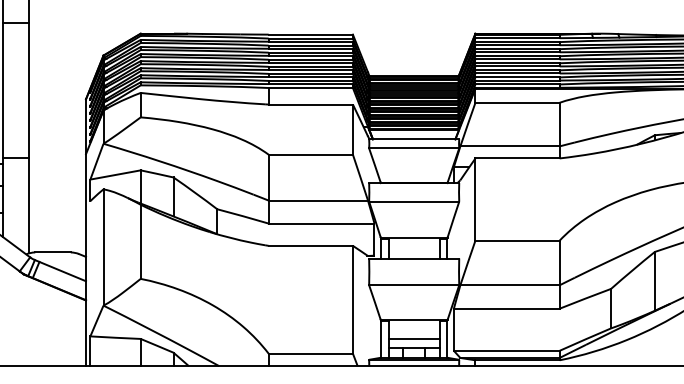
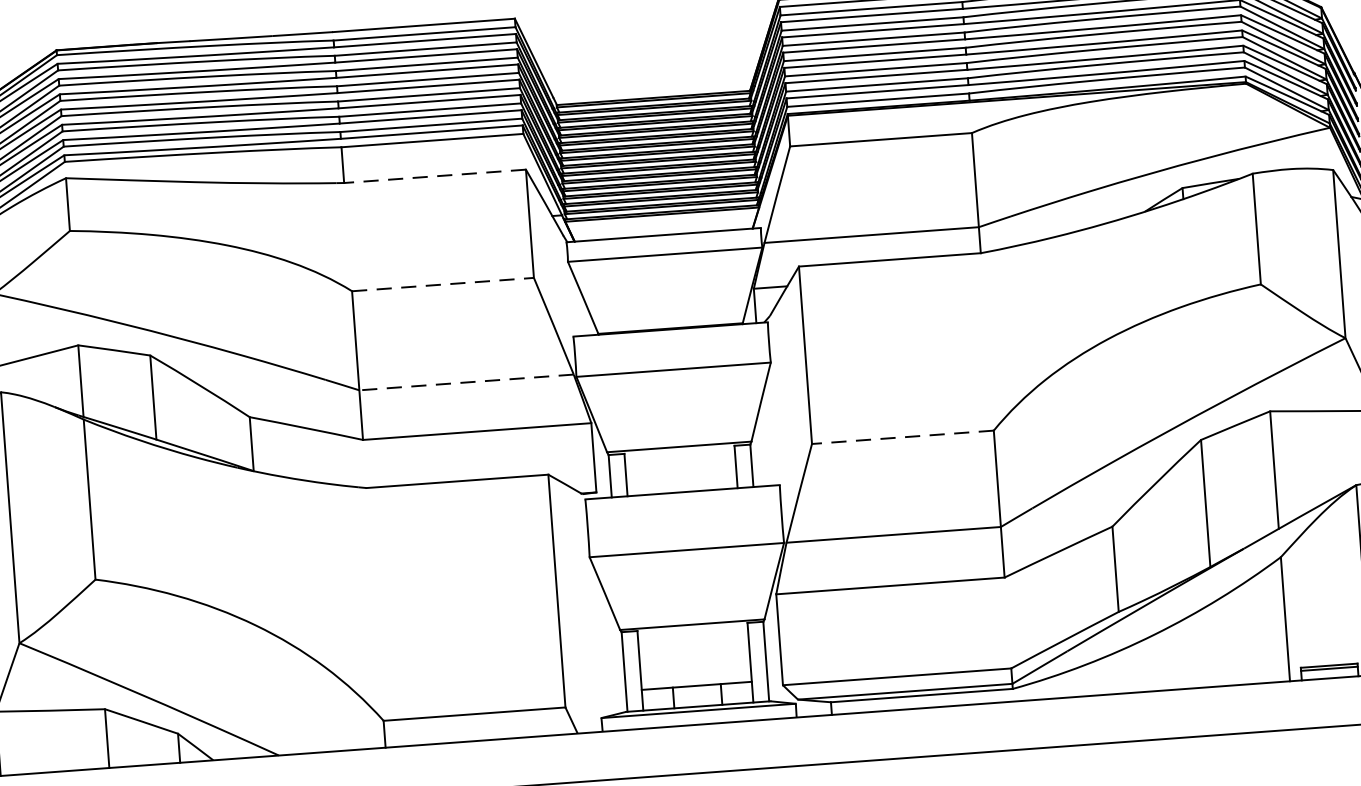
line: (310, 104) -> (434, 176), solid -> dashed
line: (311, 154) -> (444, 284), solid -> dashed
line: (318, 200) -> (466, 382), solid -> dashed
line: (517, 240) -> (902, 437), solid -> dashed
line: (413, 338) -> (693, 665), removed

